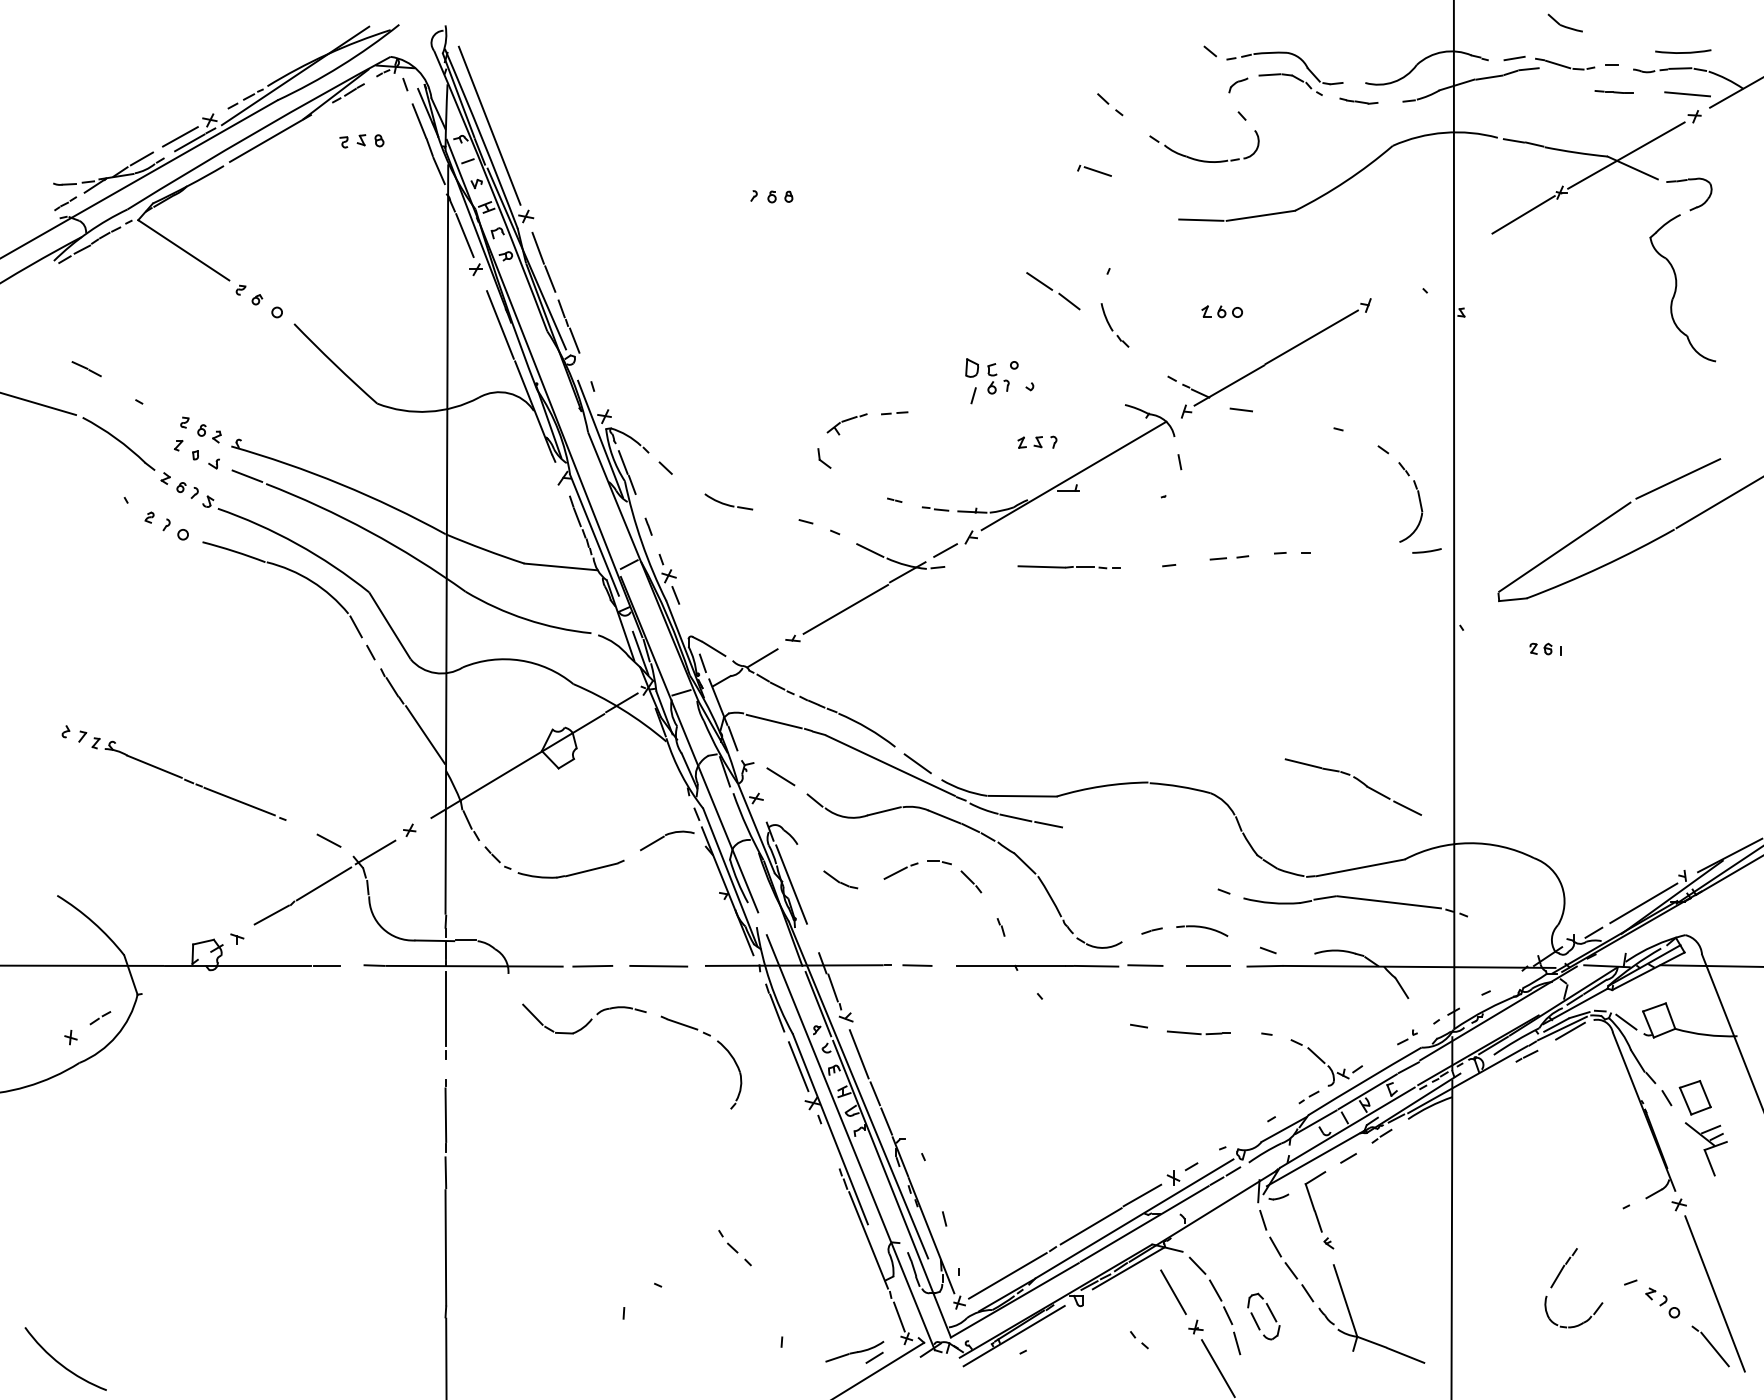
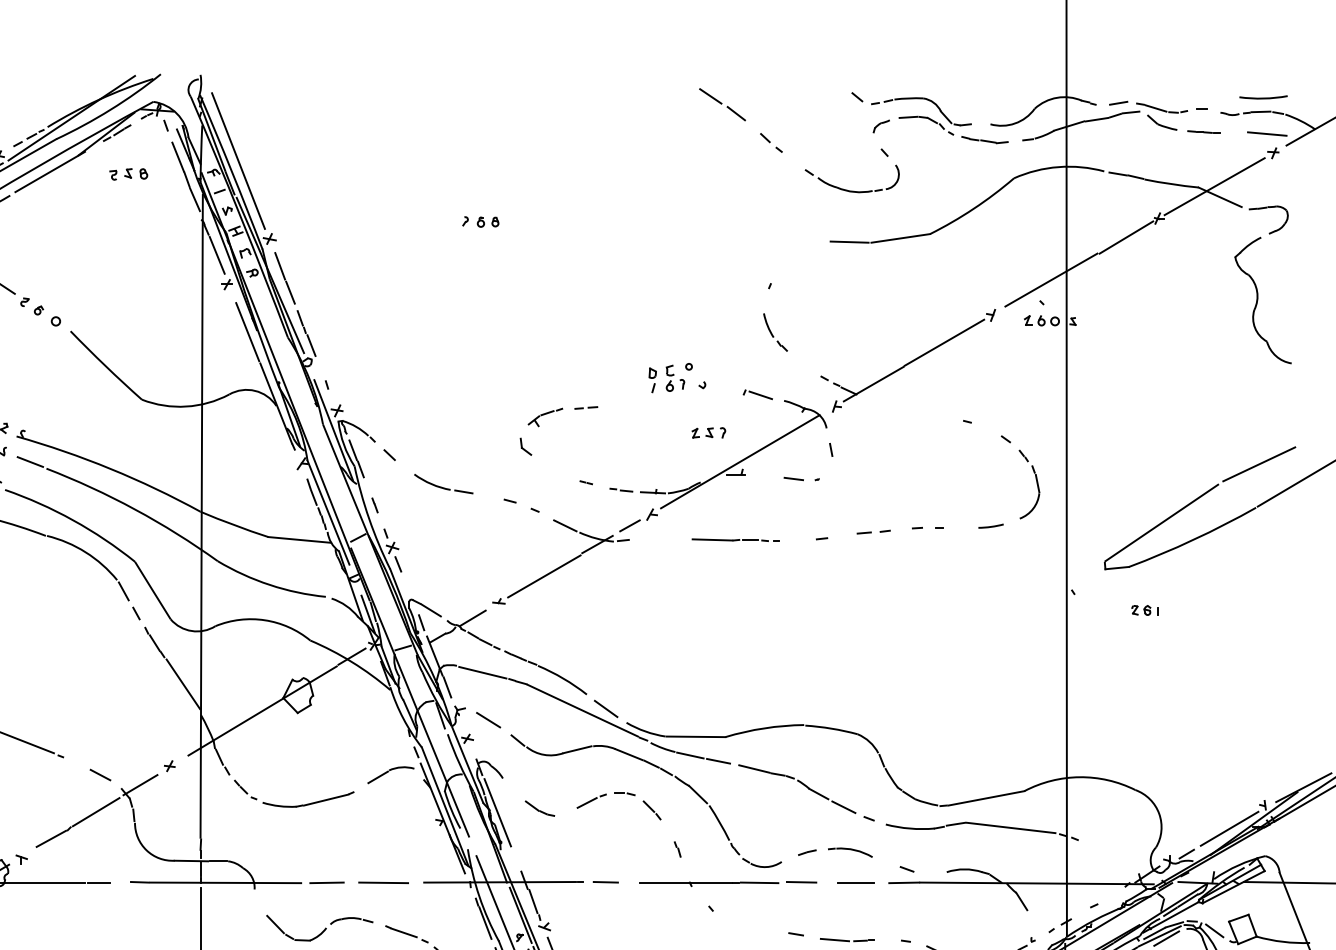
part: (1564, 22) -> (1161, 122), moved
part: (1358, 100) -> (984, 139), size x1.43
part: (1094, 170) -> (757, 394), moved
line: (1435, 264) -> (1050, 280), added
part: (1053, 291) -> (722, 105), moved
part: (1221, 311) -> (1041, 320), moved
part: (971, 380) -> (652, 379), size x0.62
line: (1240, 409) -> (793, 478), moved
part: (728, 501) -> (443, 483), size x1.43
line: (1426, 550) -> (990, 525), moved
part: (1355, 779) -> (799, 782), moved

